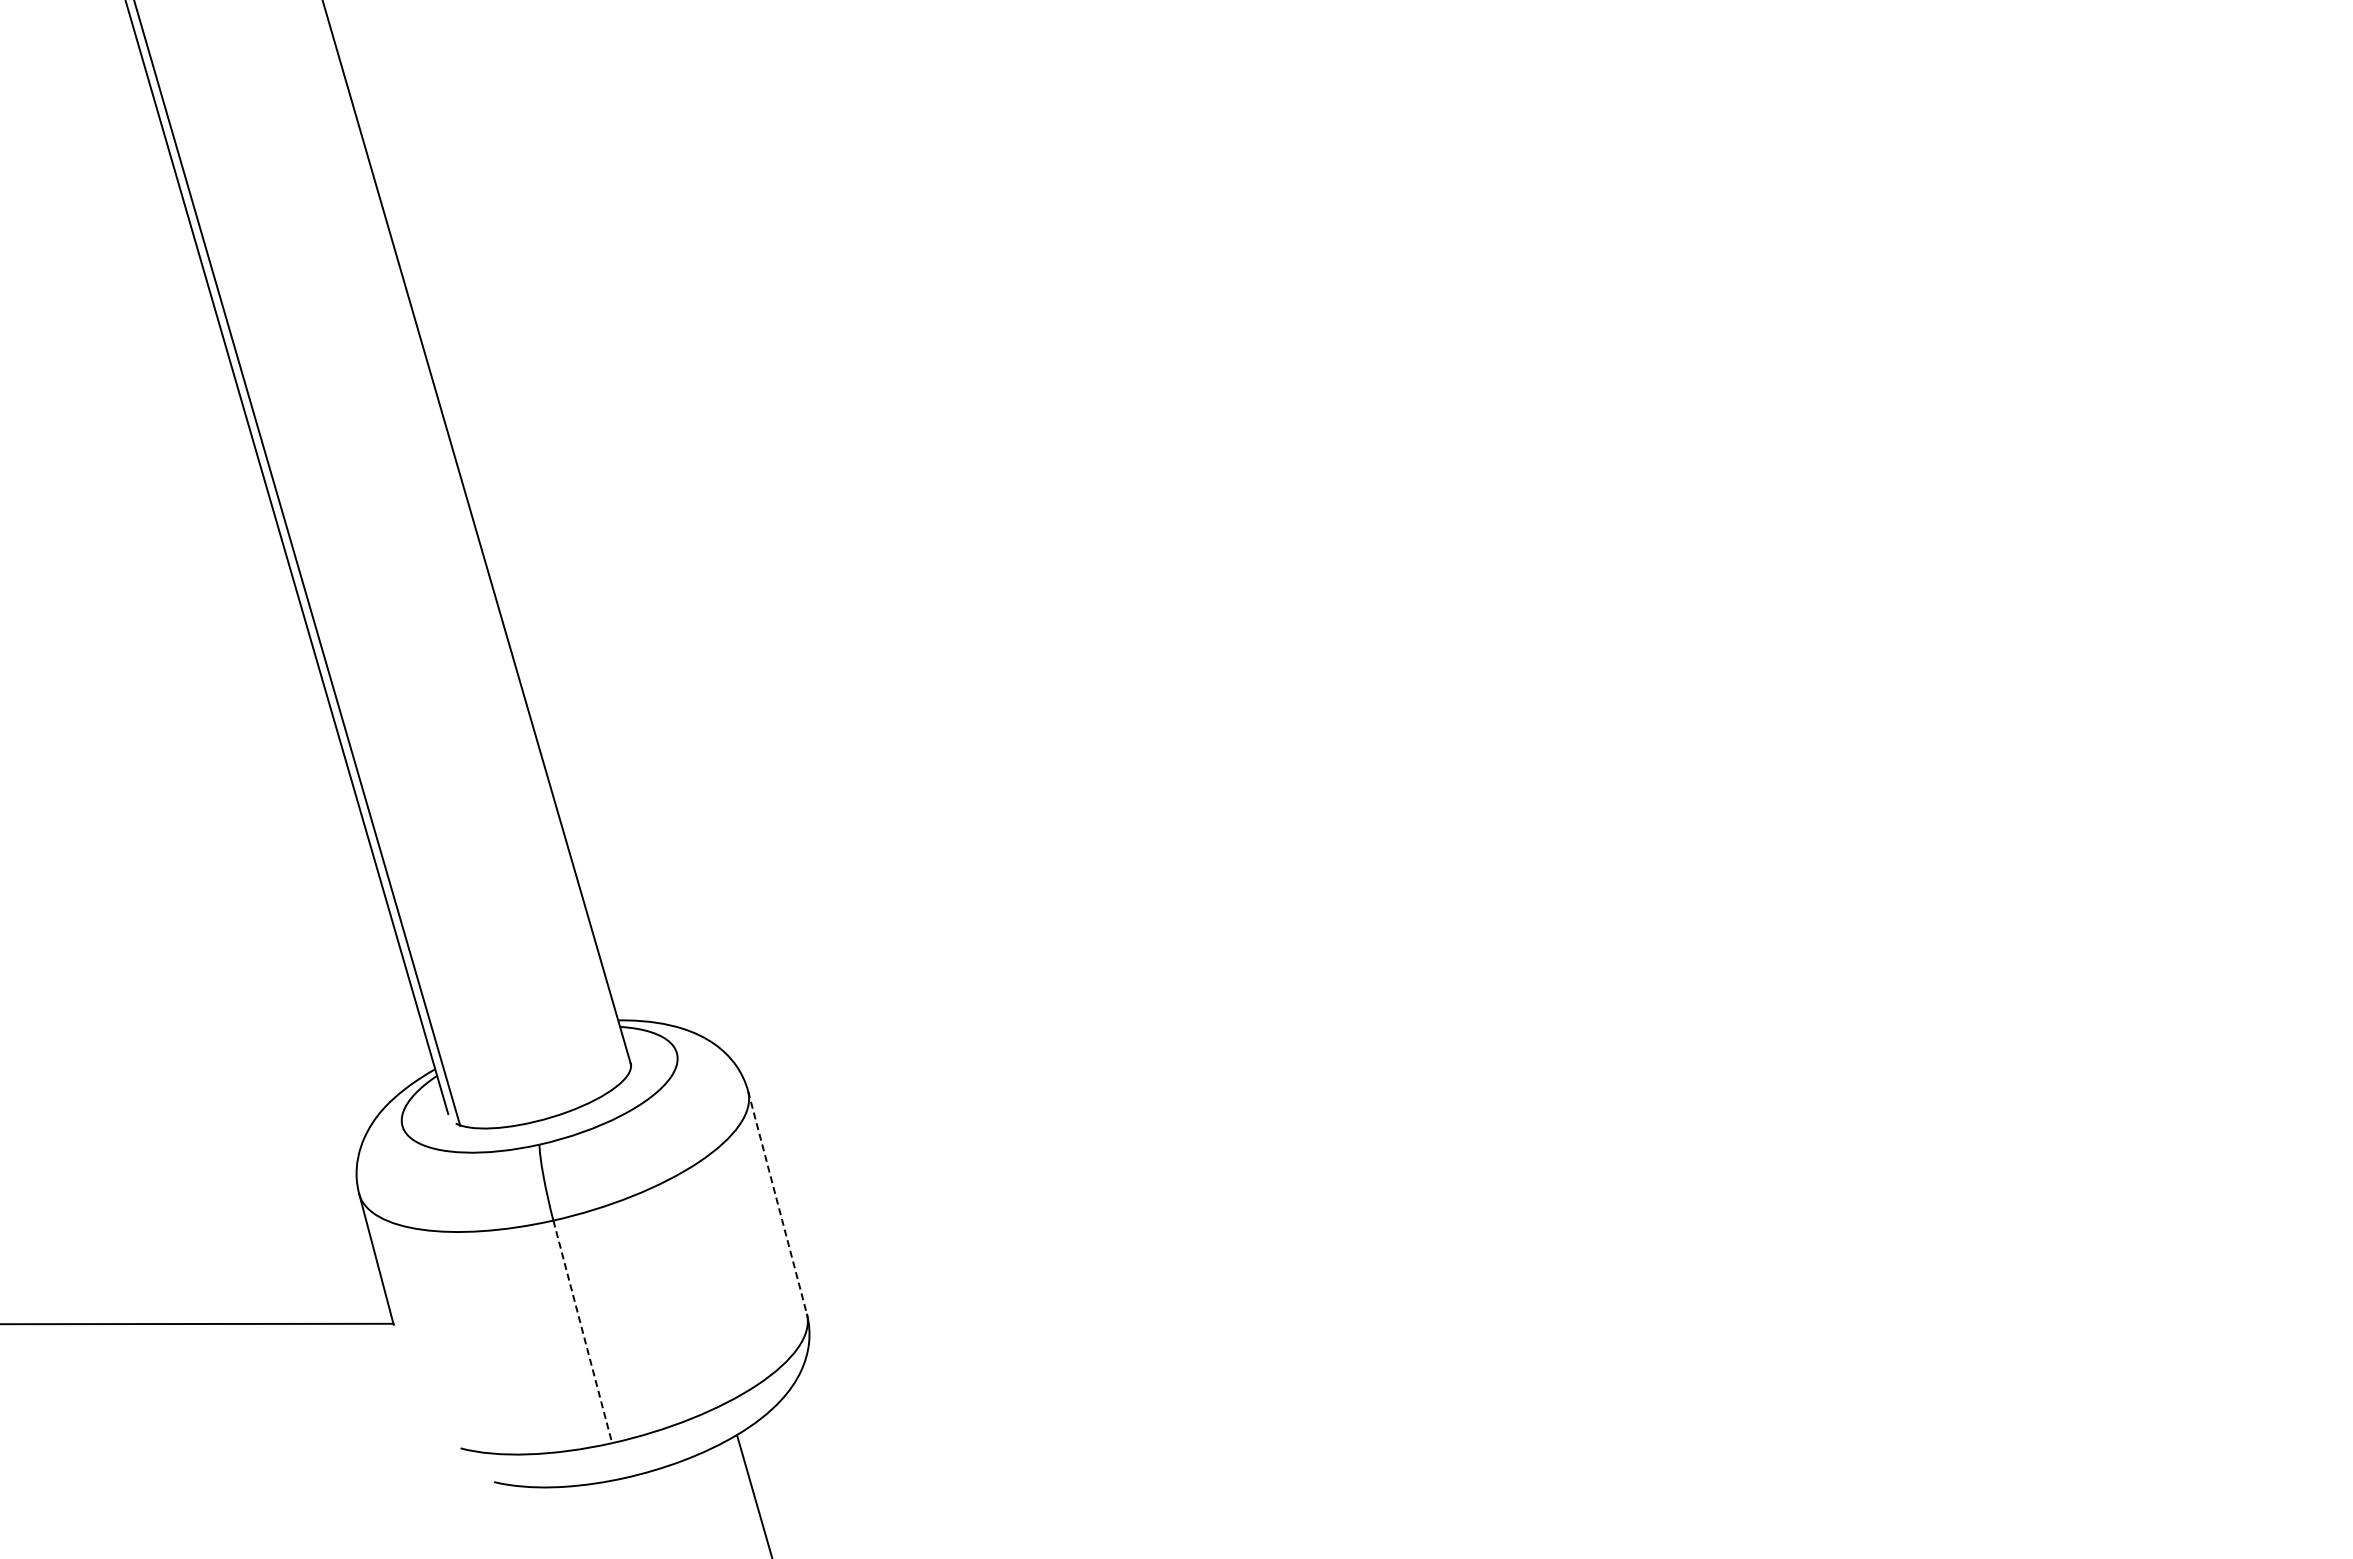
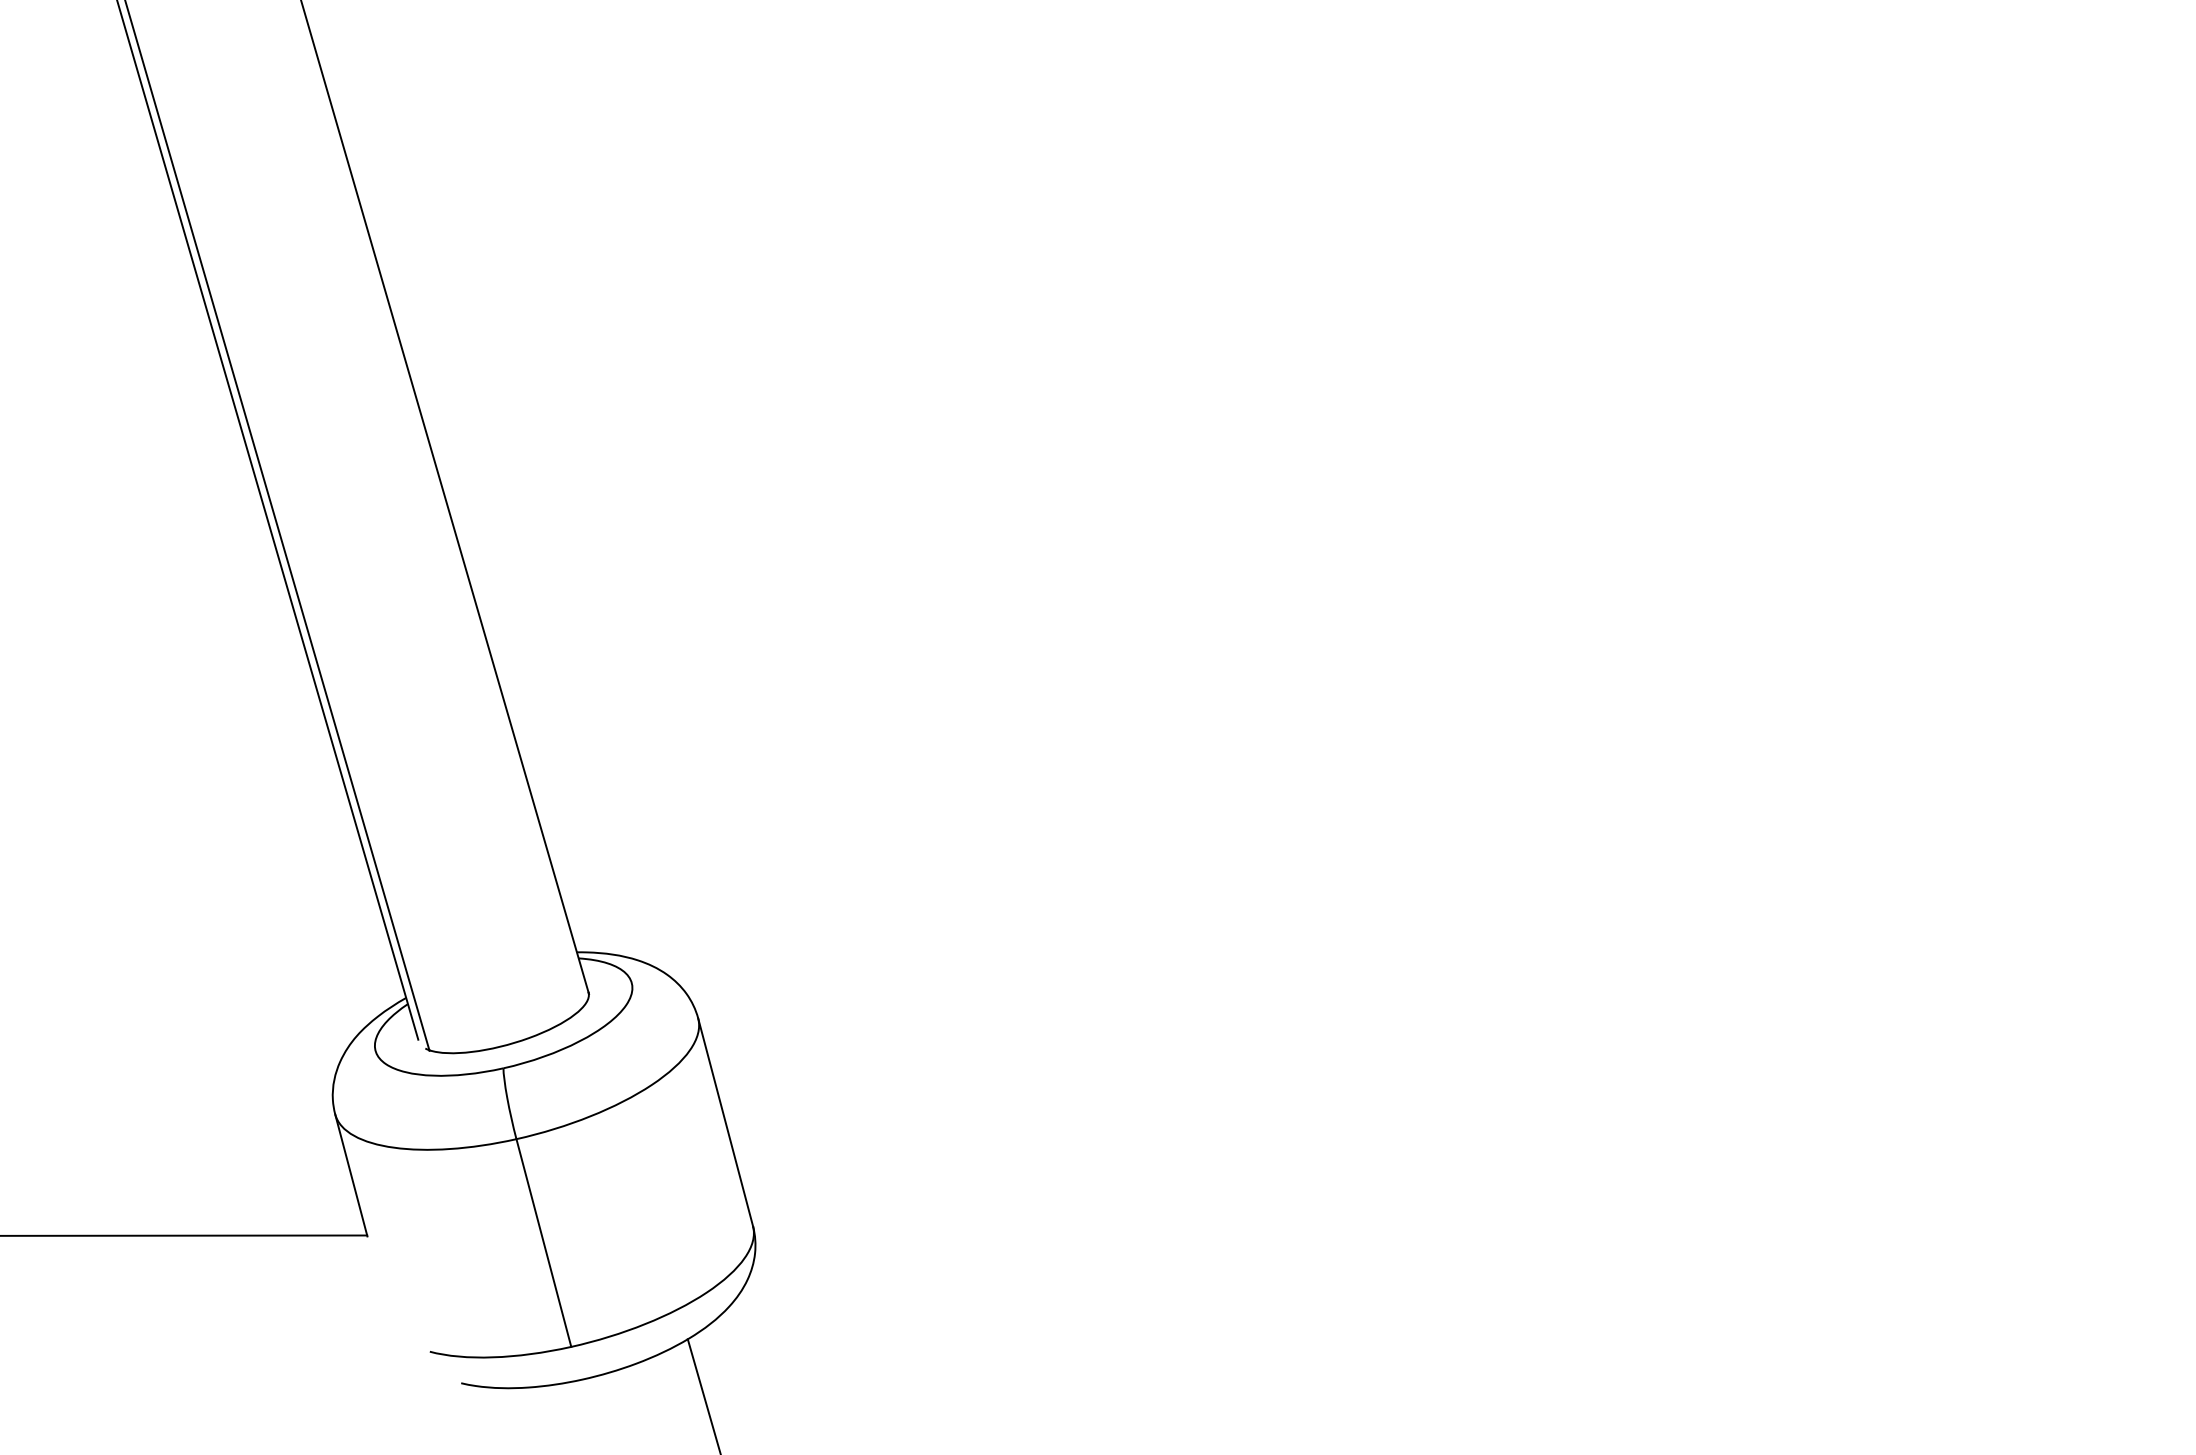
line: (777, 1203) -> (725, 1123), dashed -> solid
line: (582, 1332) -> (543, 1243), dashed -> solid

